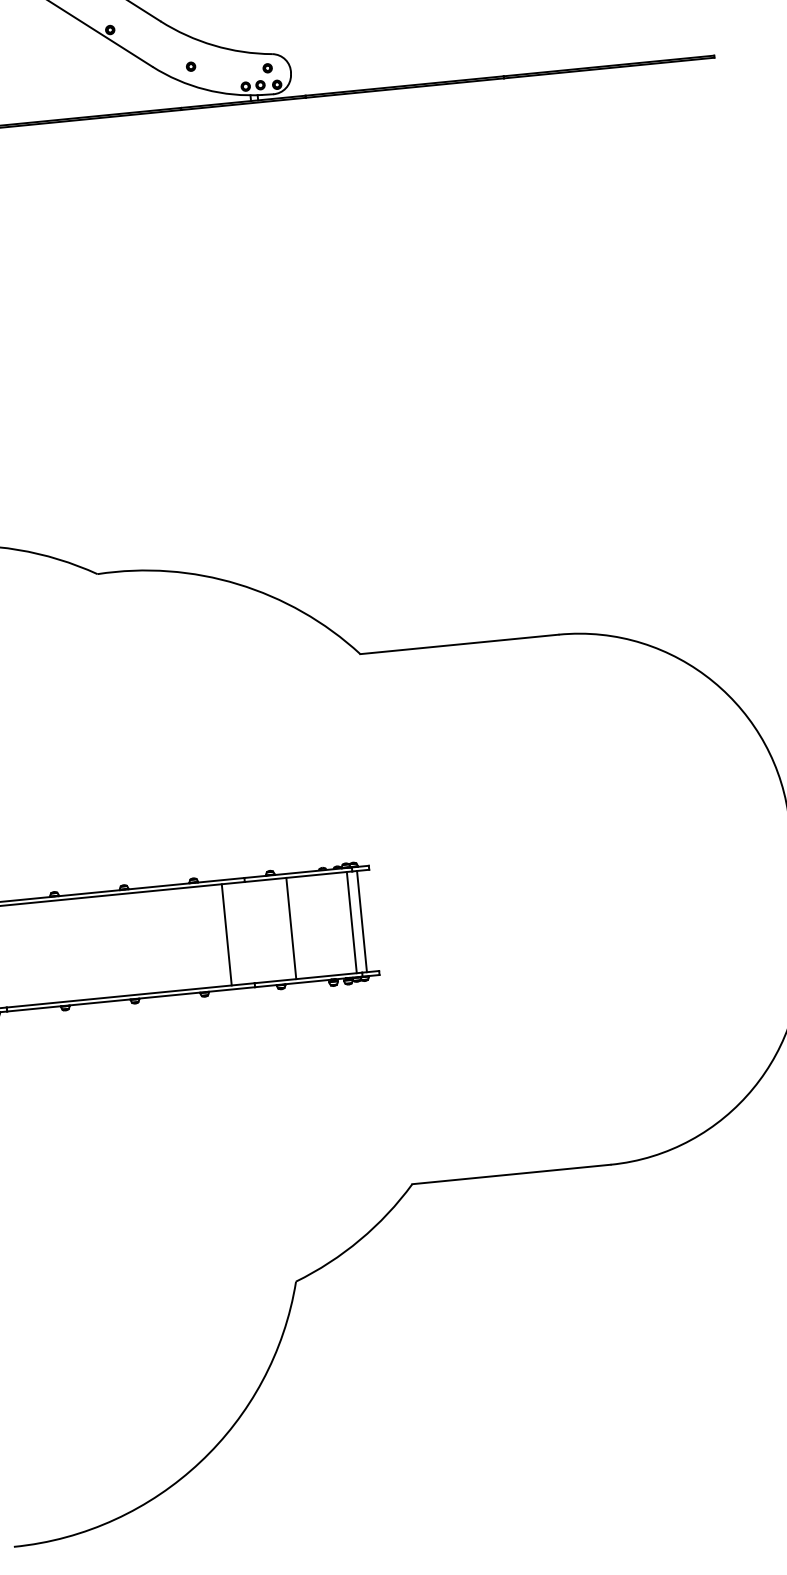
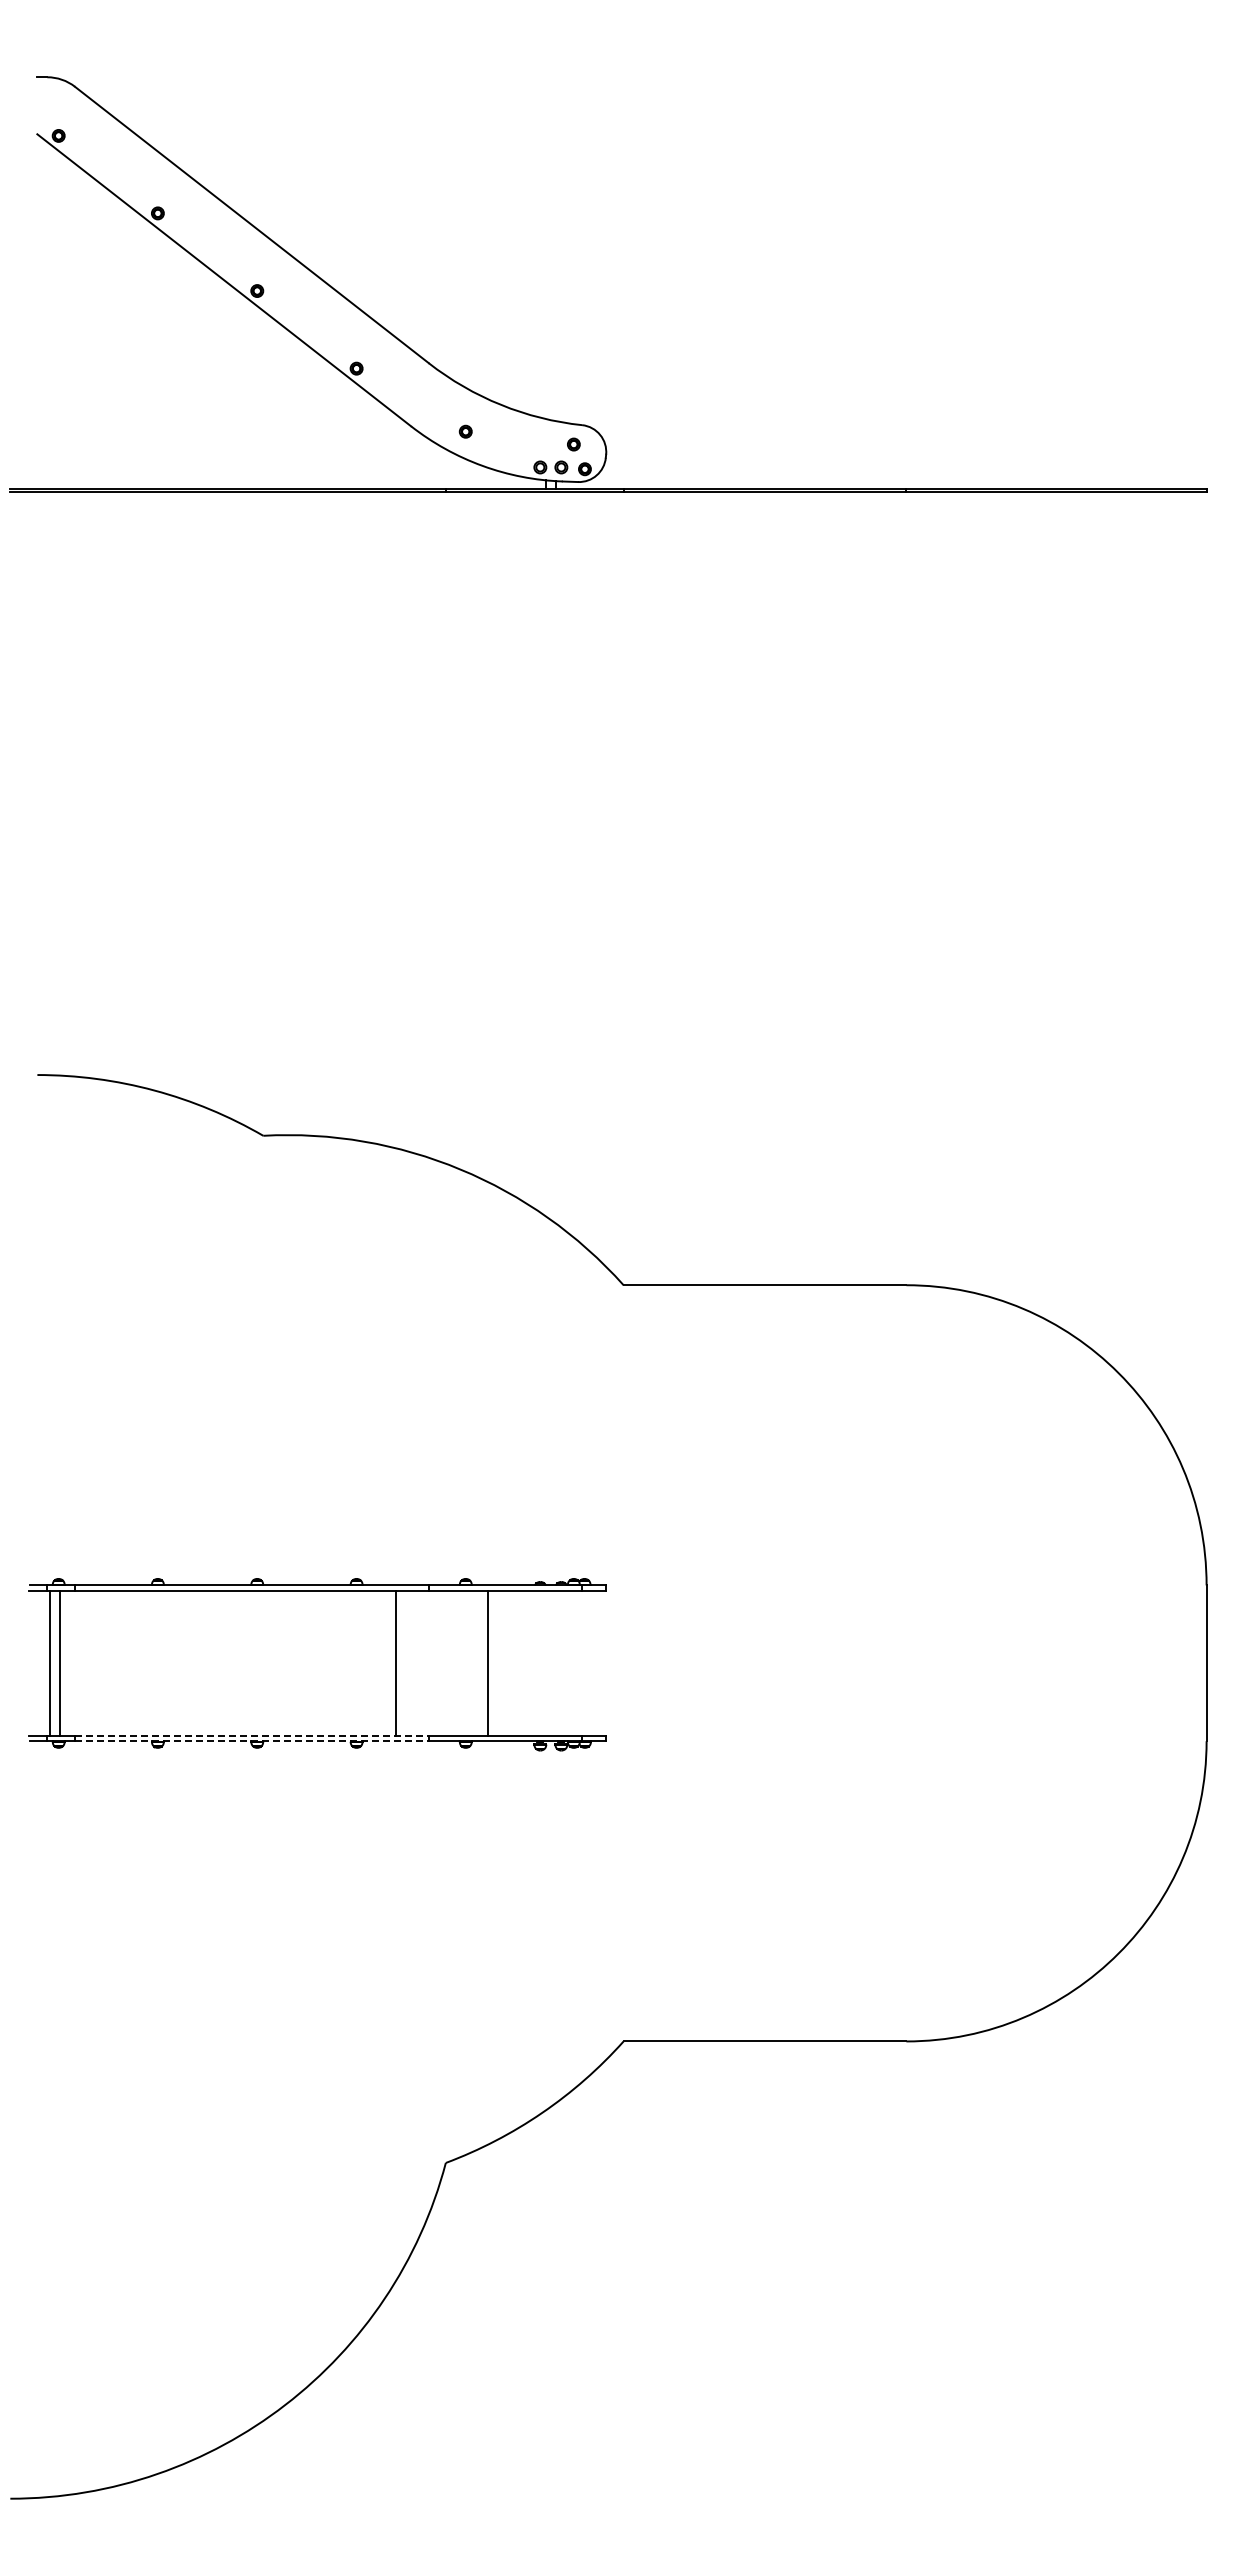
line: (361, 921) -> (588, 1663), removed
line: (351, 922) -> (574, 1663), removed
line: (130, 995) -> (251, 1735), solid -> dashed
line: (130, 999) -> (251, 1741), solid -> dashed

